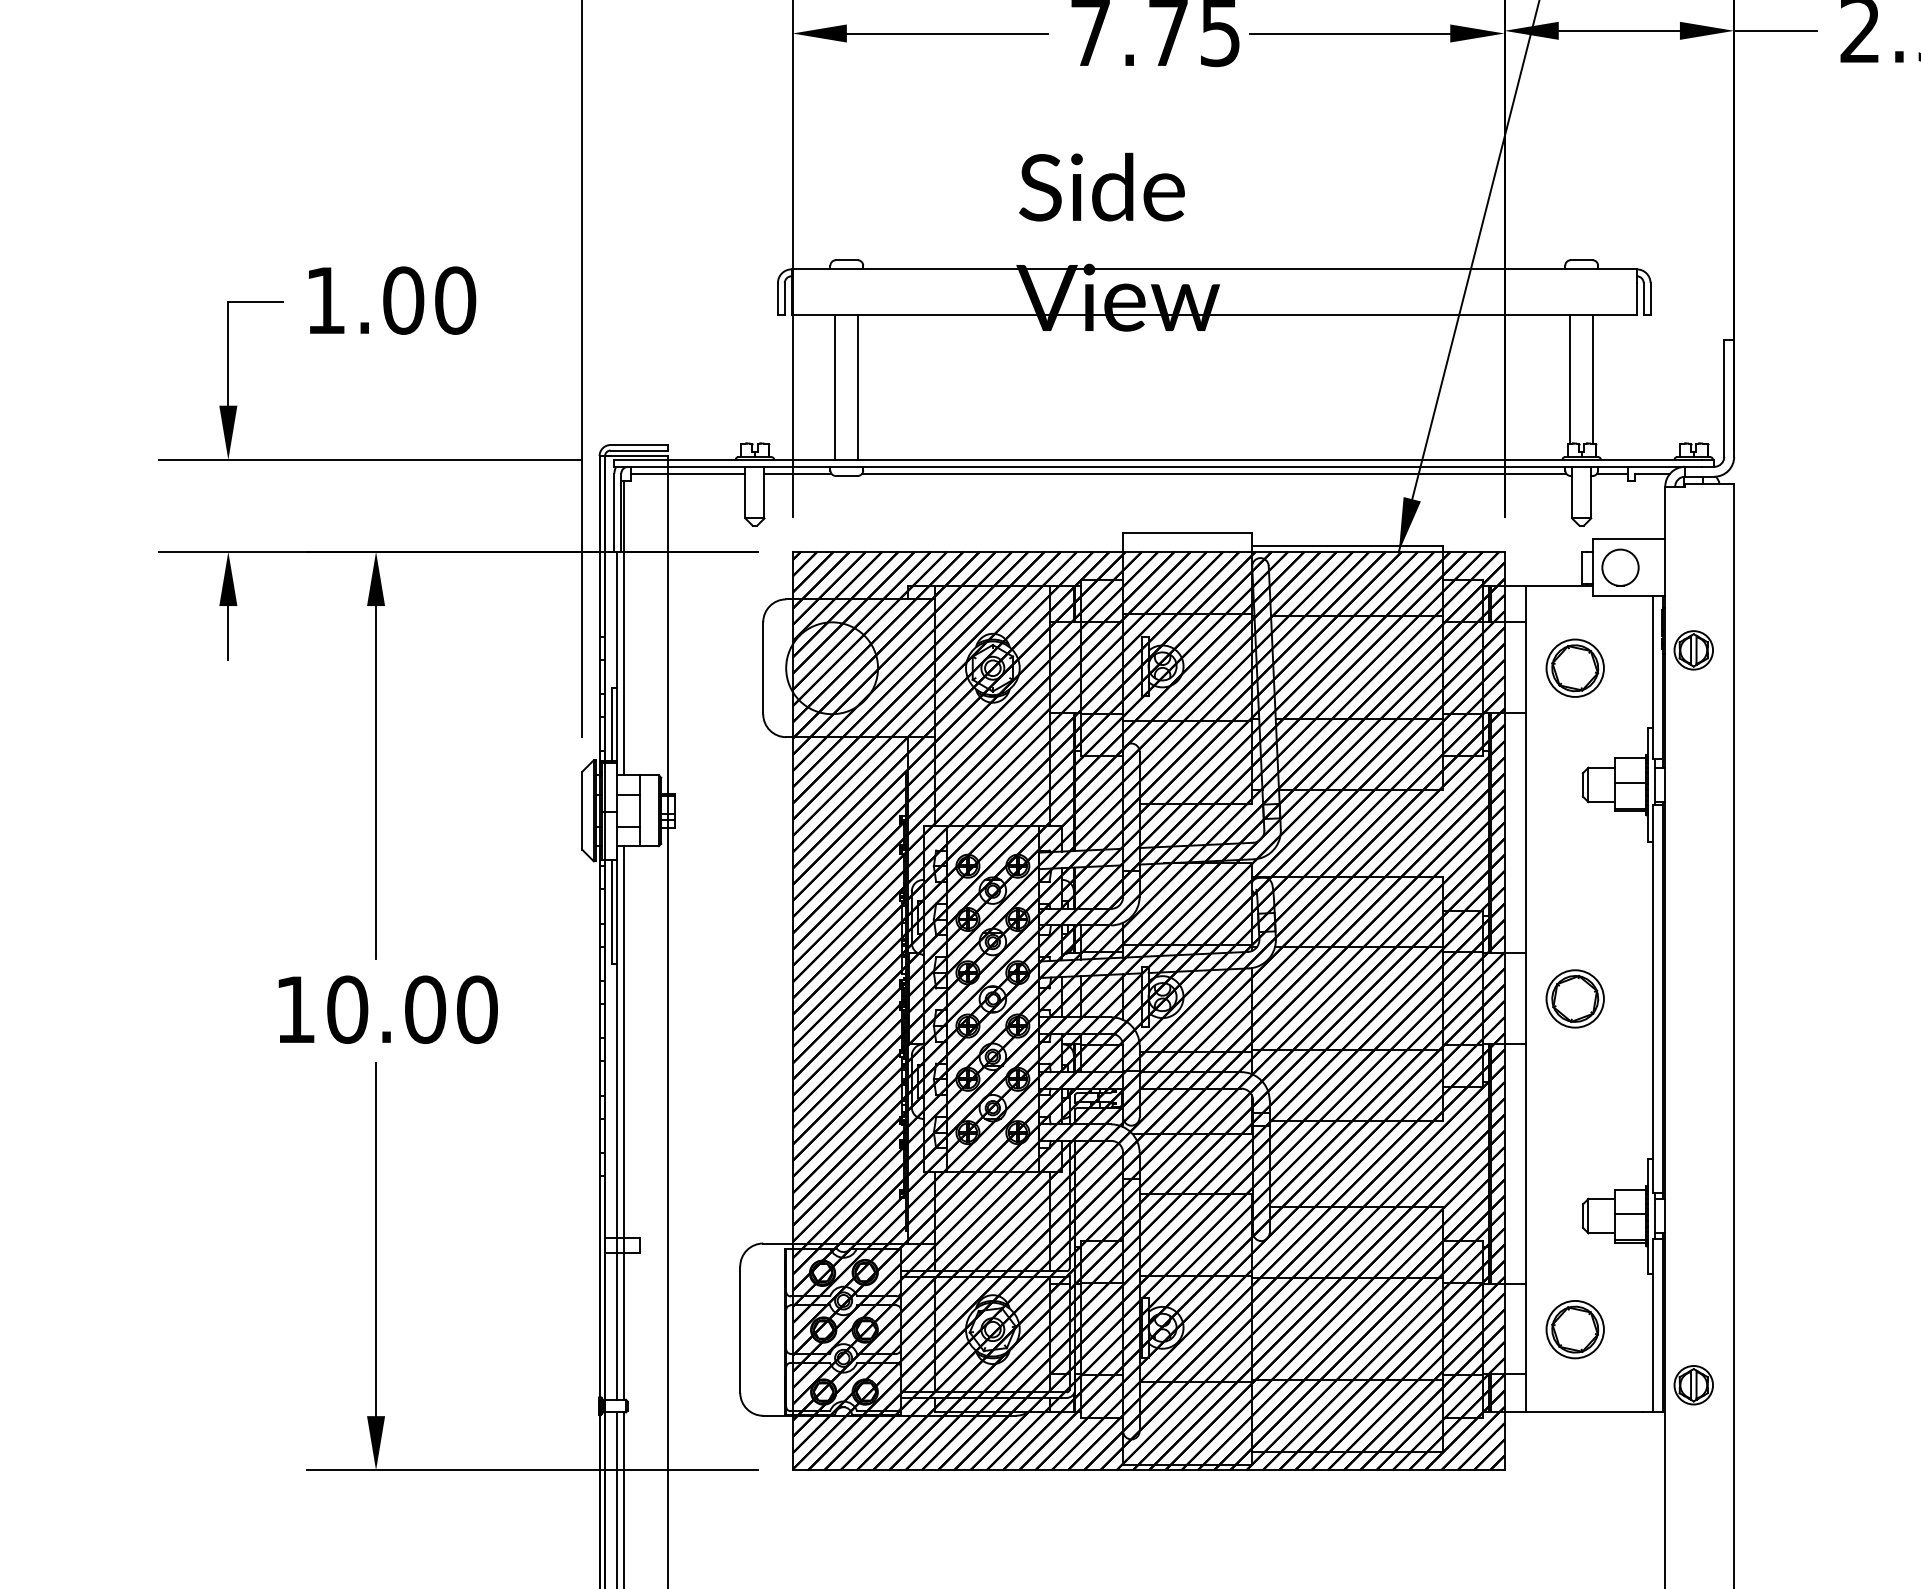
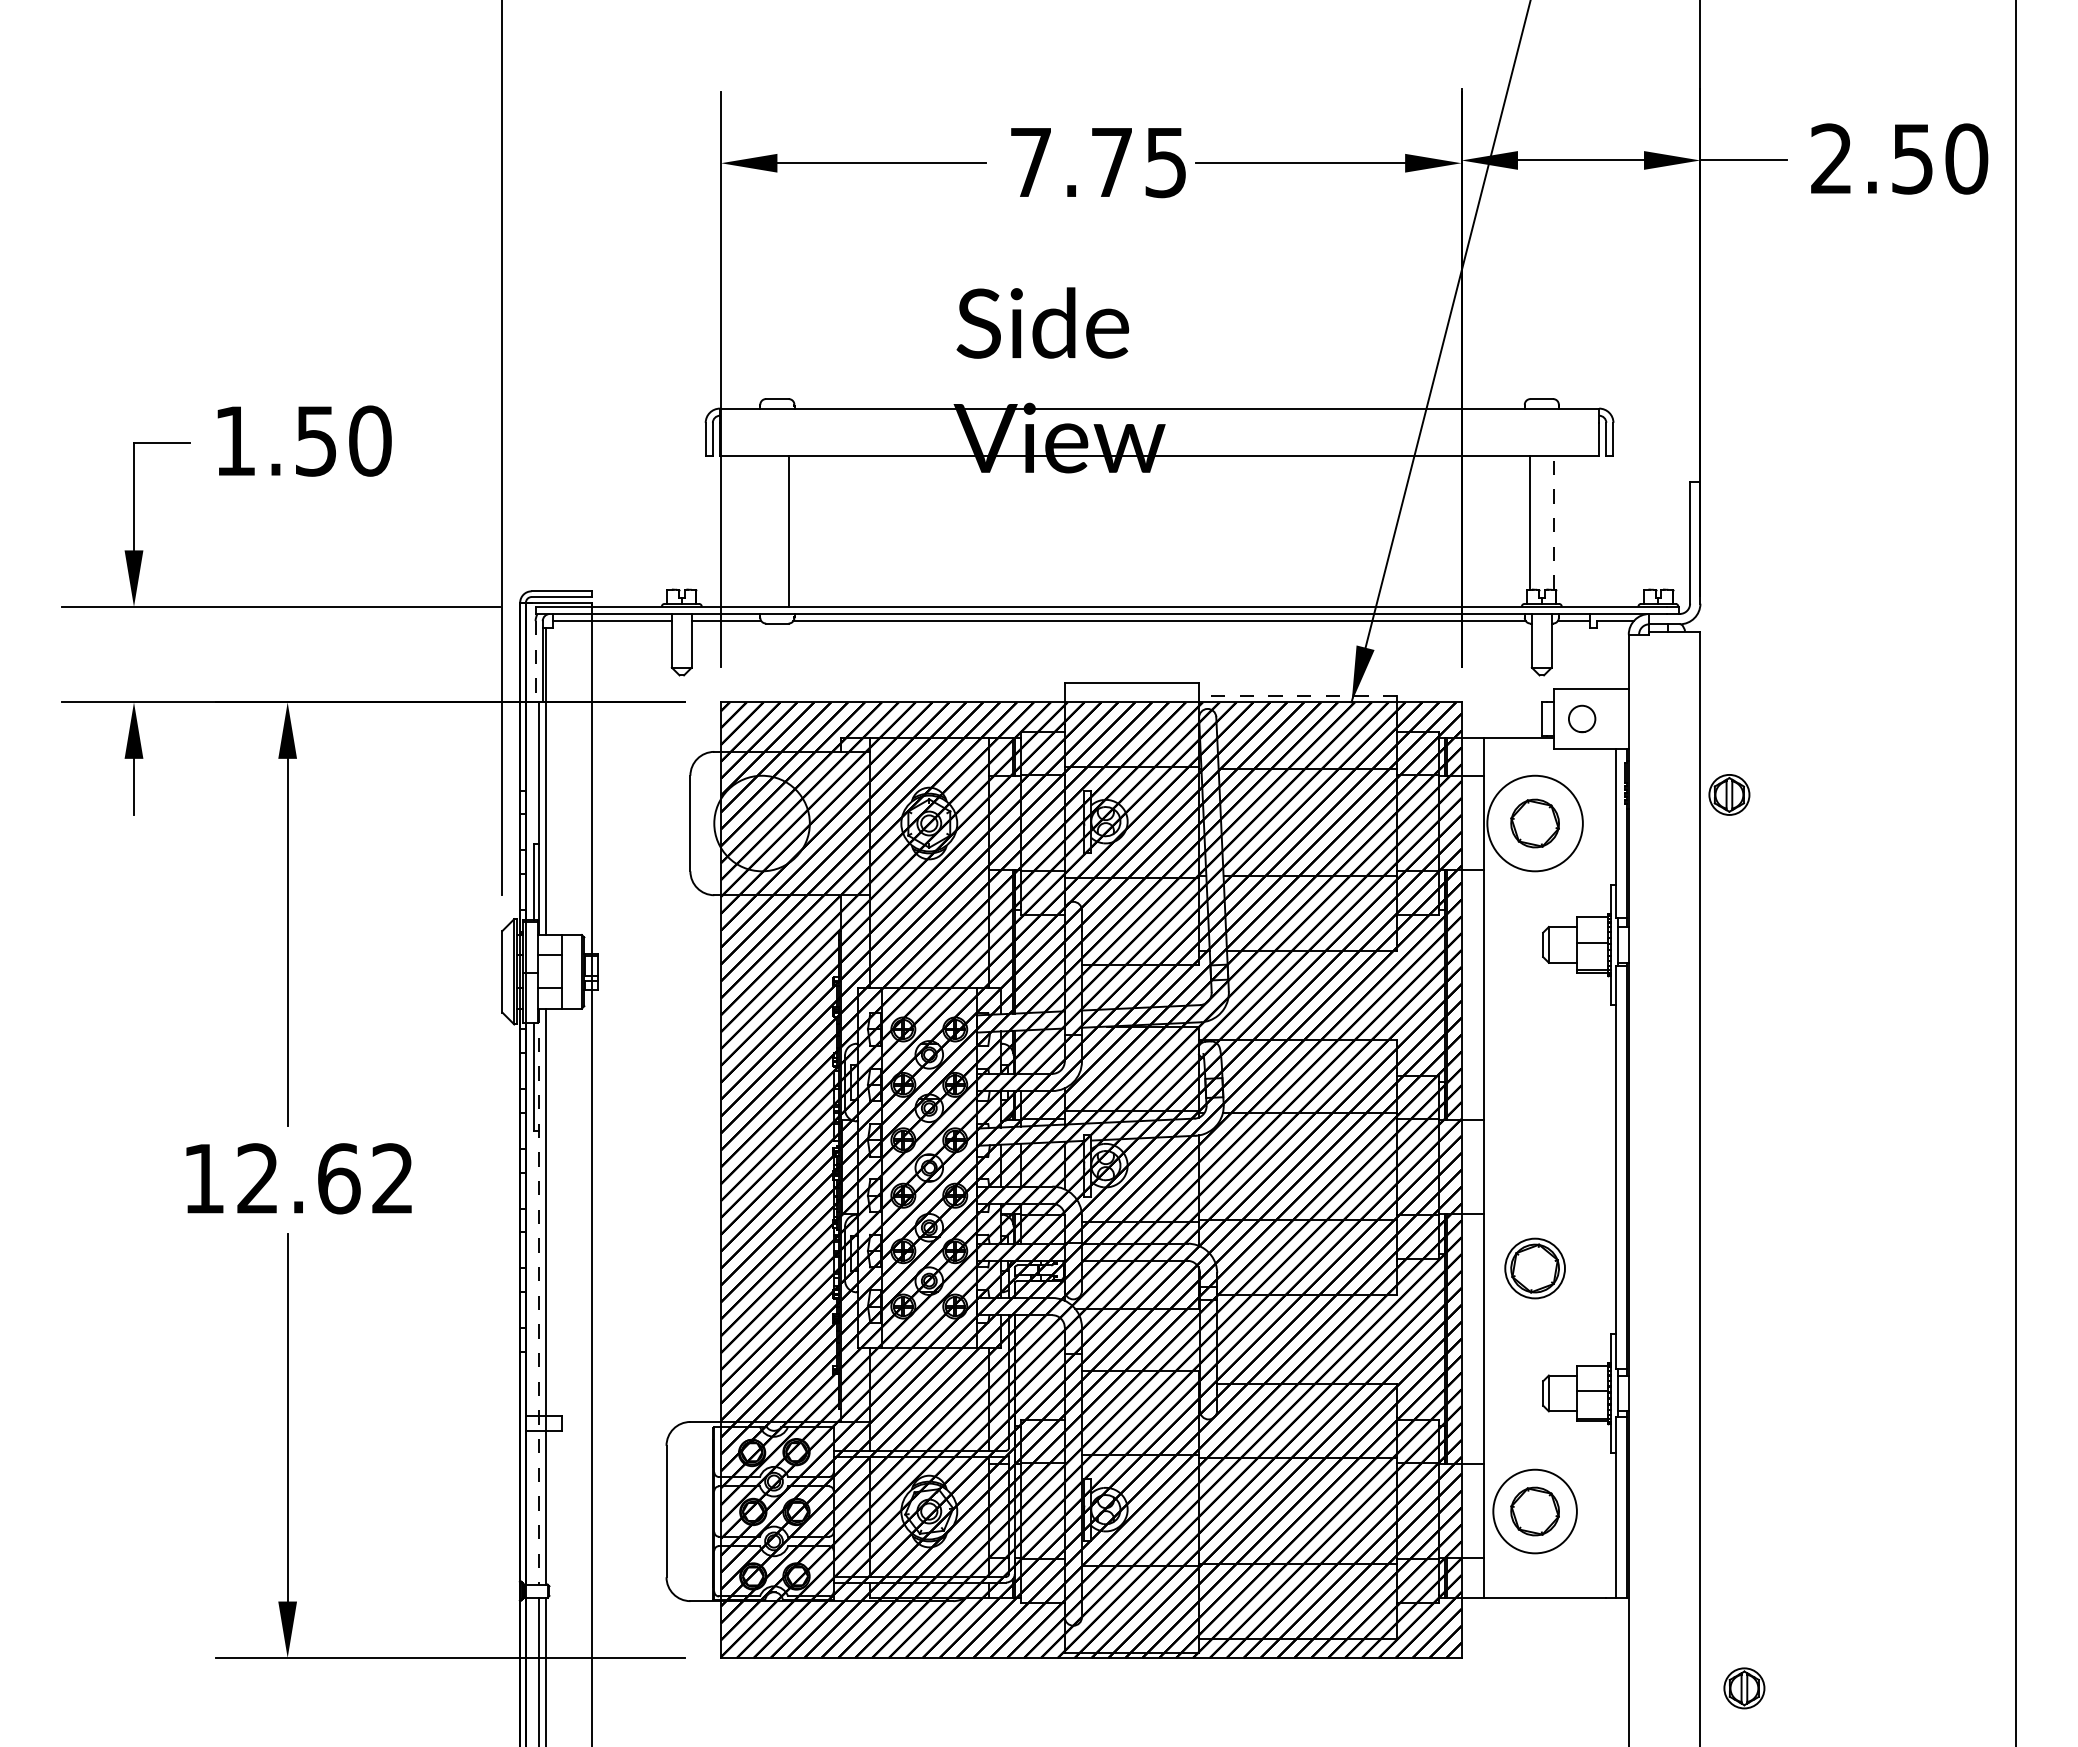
text: (403, 300) -> (316, 440), 1.00 -> 1.50
line: (1592, 379) -> (1553, 523), solid -> dashed
line: (835, 387) -> (765, 531), removed
line: (614, 512) -> (535, 661), solid -> dashed
line: (1346, 546) -> (1297, 696), solid -> dashed
circle: (1619, 567) -> (1581, 718), size x0.7
part: (1693, 649) -> (1729, 794), moved
circle: (1574, 668) -> (1534, 823), size x1.6
part: (1574, 998) -> (1534, 1268), moved
text: (412, 1009) -> (325, 1178), 10.00 -> 12.62
line: (617, 1122) -> (538, 1296), solid -> dashed
circle: (1574, 1329) -> (1534, 1511), size x1.4
part: (1693, 1385) -> (1744, 1688), moved

